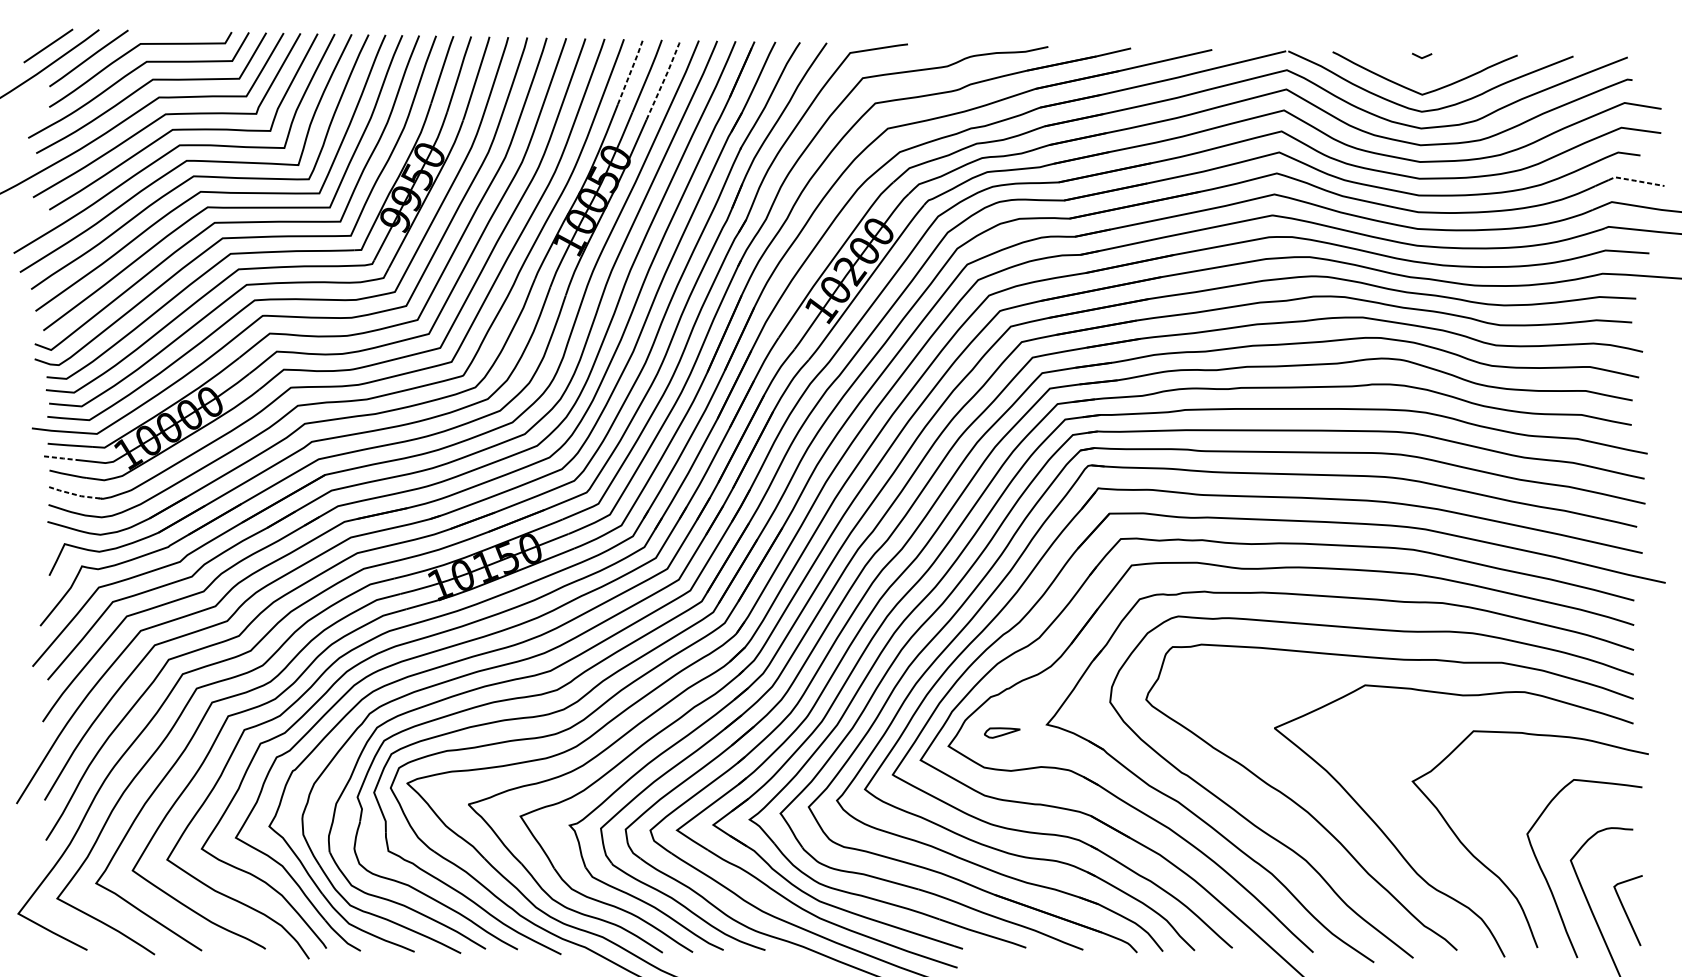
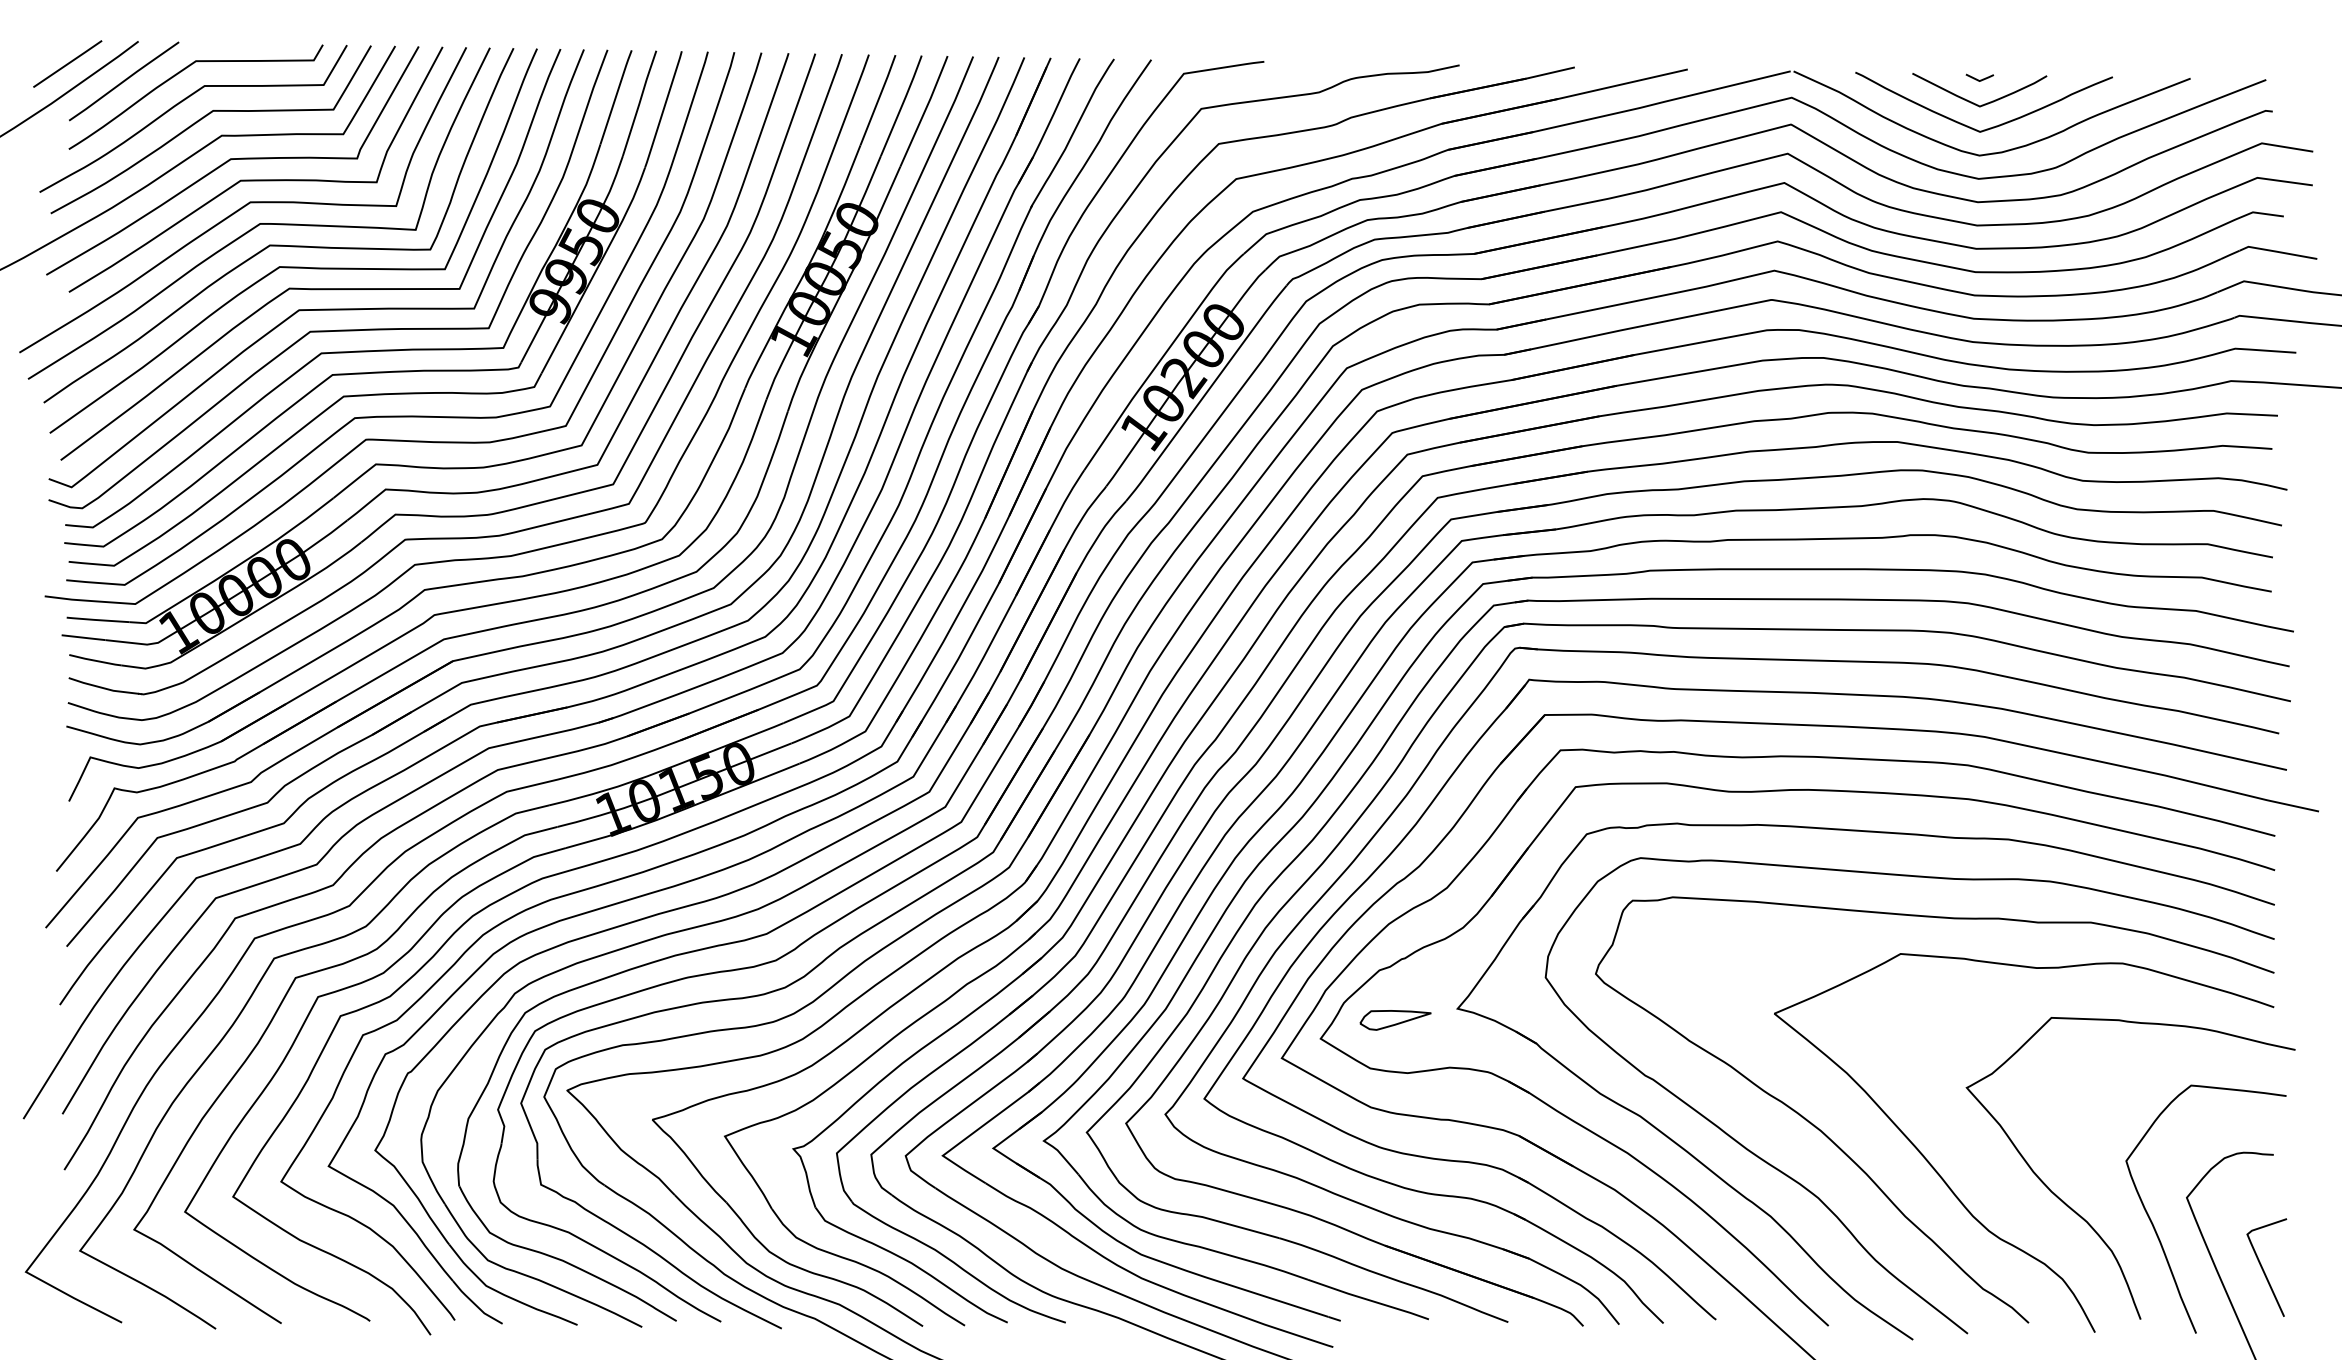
line: (630, 71) -> (878, 99), dashed -> solid
curve: (1419, 74) -> (1976, 103), added
line: (664, 79) -> (925, 110), dashed -> solid
line: (1635, 180) -> (2277, 251), dashed -> solid
line: (60, 457) -> (84, 637), dashed -> solid
line: (74, 494) -> (103, 688), dashed -> solid
part: (1002, 733) -> (1395, 1020), size x1.43

